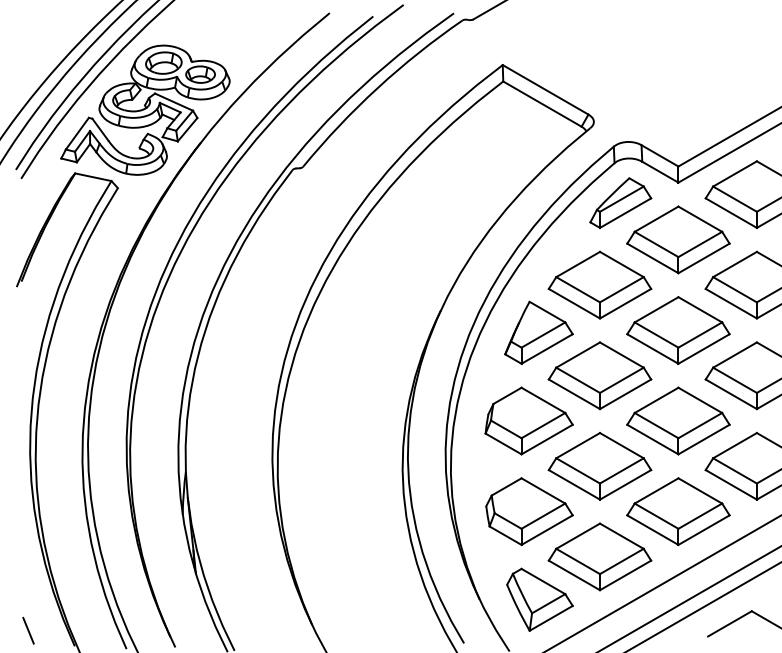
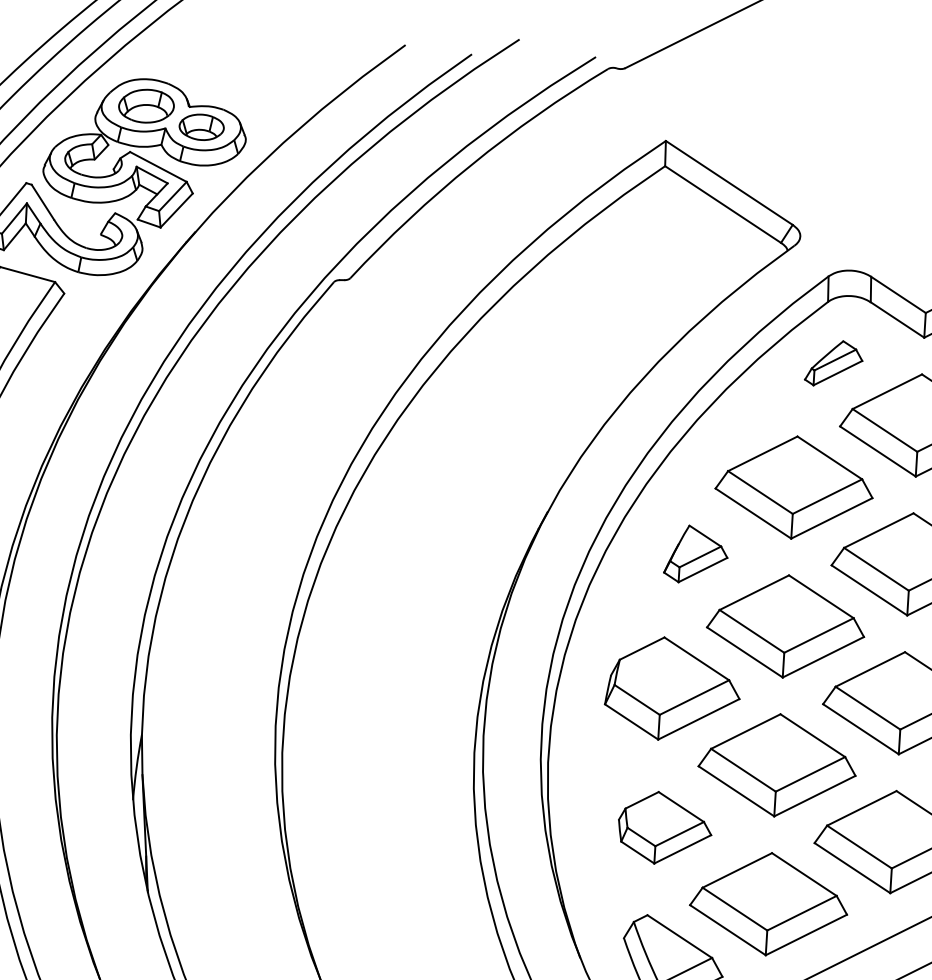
part: (620, 202) -> (833, 362), size x0.6
part: (538, 332) -> (695, 554), size x0.6
part: (529, 511) -> (665, 827), size x0.7

